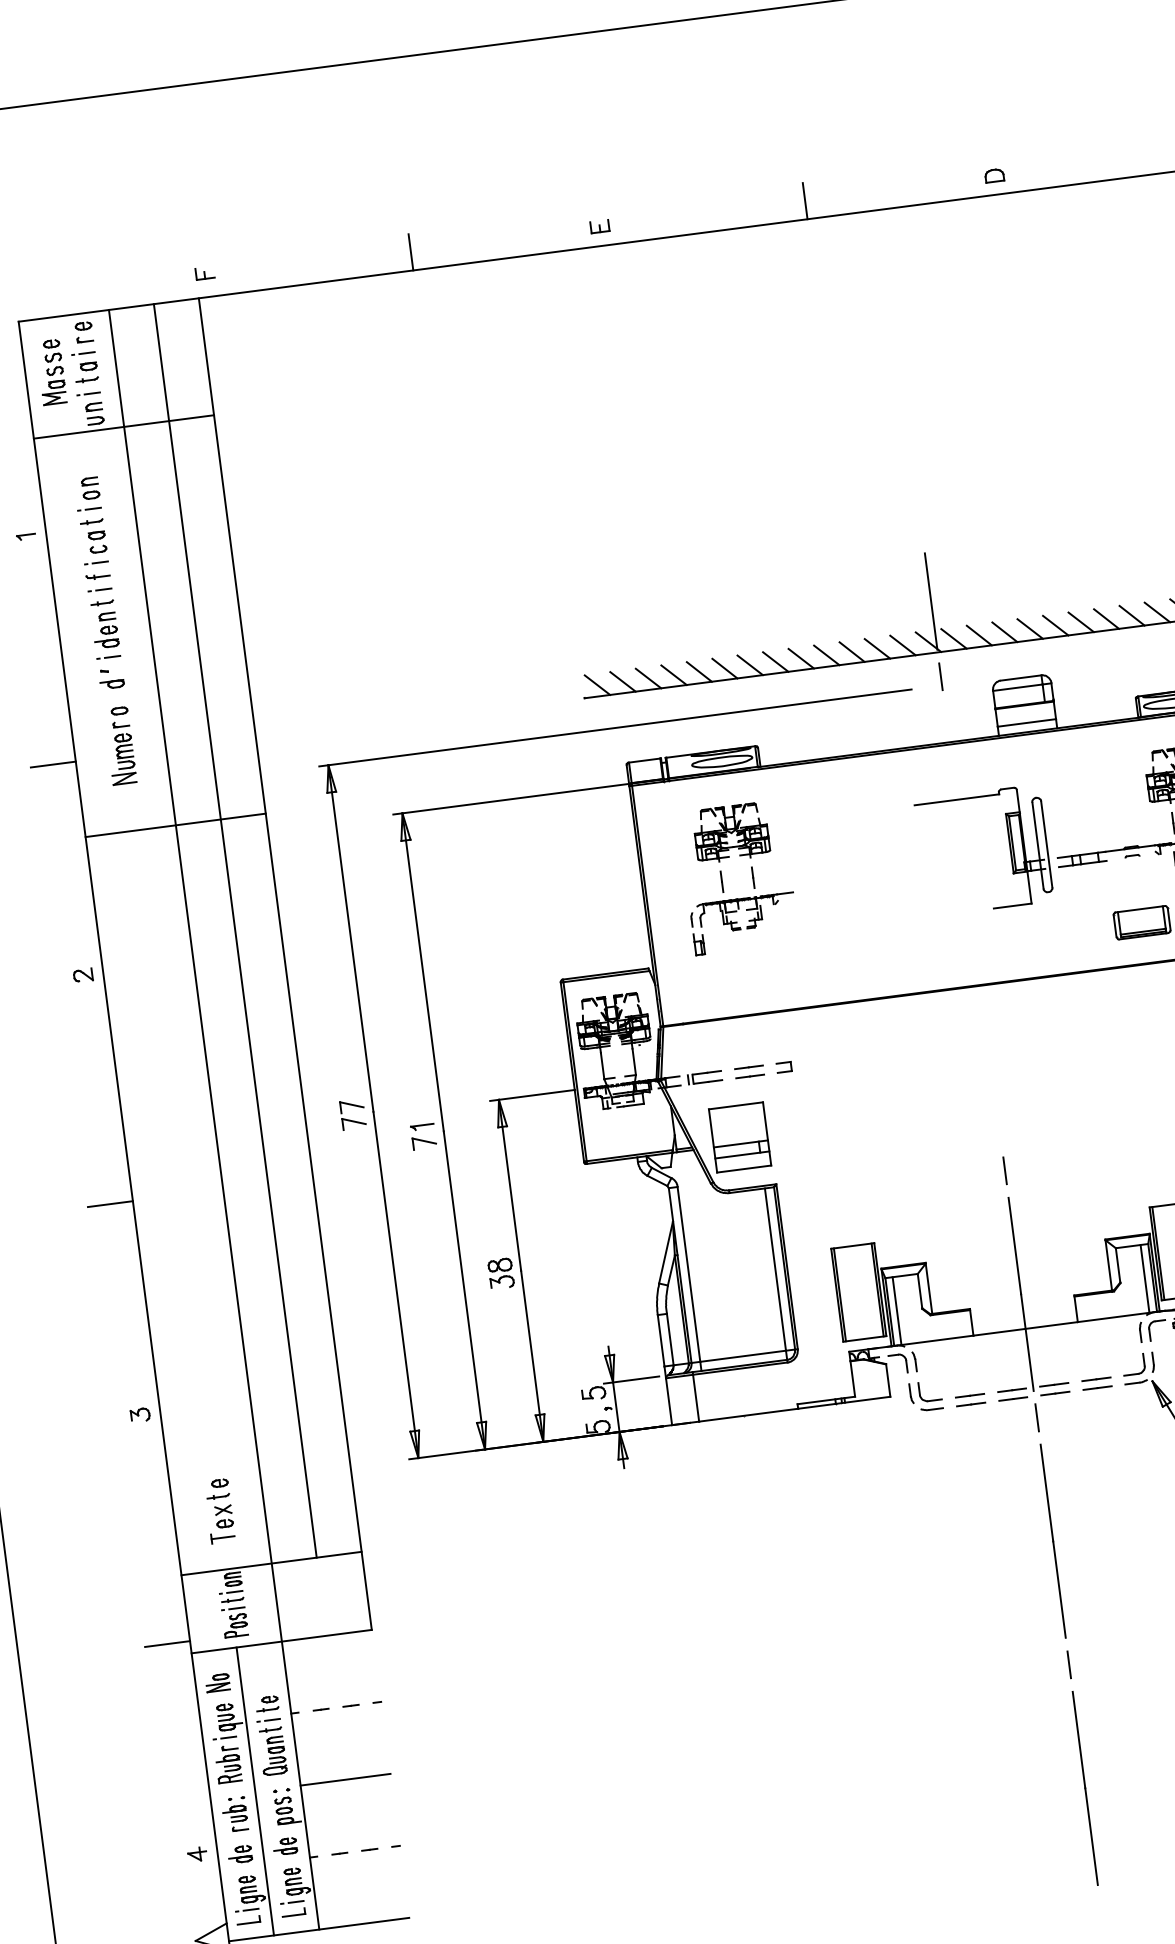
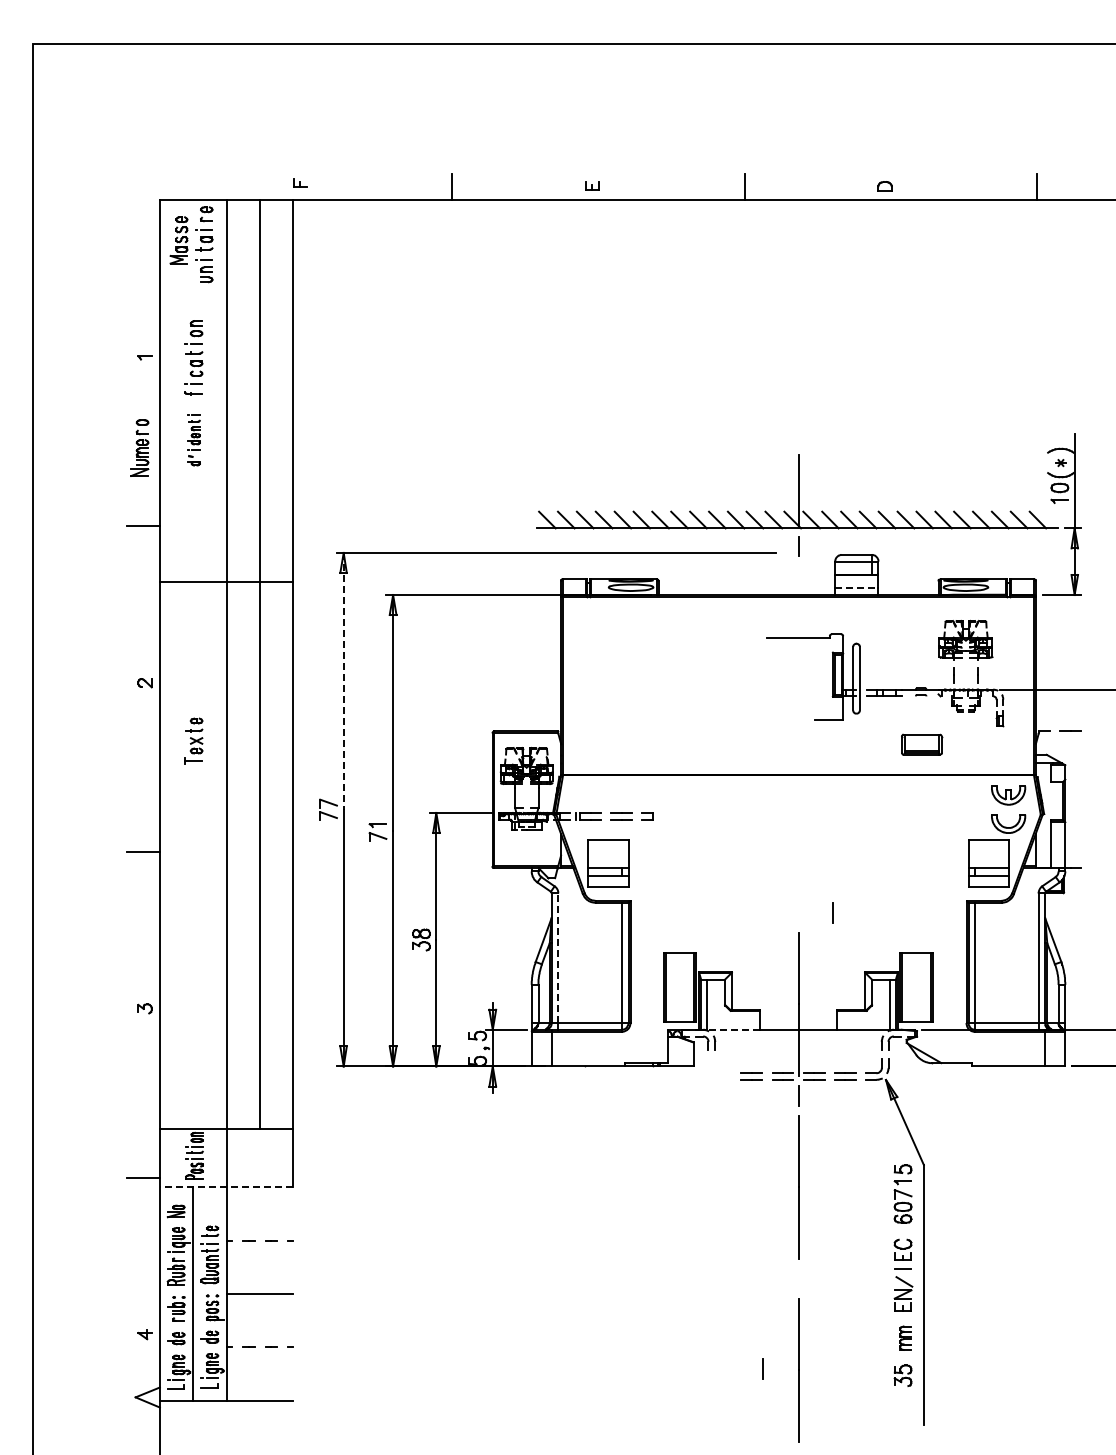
line: (123, 427) -> (226, 287), removed
part: (106, 639) -> (193, 440), size x0.7
line: (1026, 723) -> (856, 588), solid -> dashed
part: (119, 745) -> (139, 447), moved
part: (722, 879) -> (620, 673), removed
line: (350, 938) -> (343, 681), solid -> dashed
line: (1005, 1170) -> (832, 912), moved
line: (689, 1274) -> (558, 958), solid -> dashed
line: (937, 1339) -> (733, 1029), solid -> dashed
part: (925, 1396) -> (719, 1069), removed
part: (219, 1510) -> (193, 740), moved
line: (281, 1641) -> (226, 1187), solid -> dashed
line: (1069, 1664) -> (762, 1368), moved

